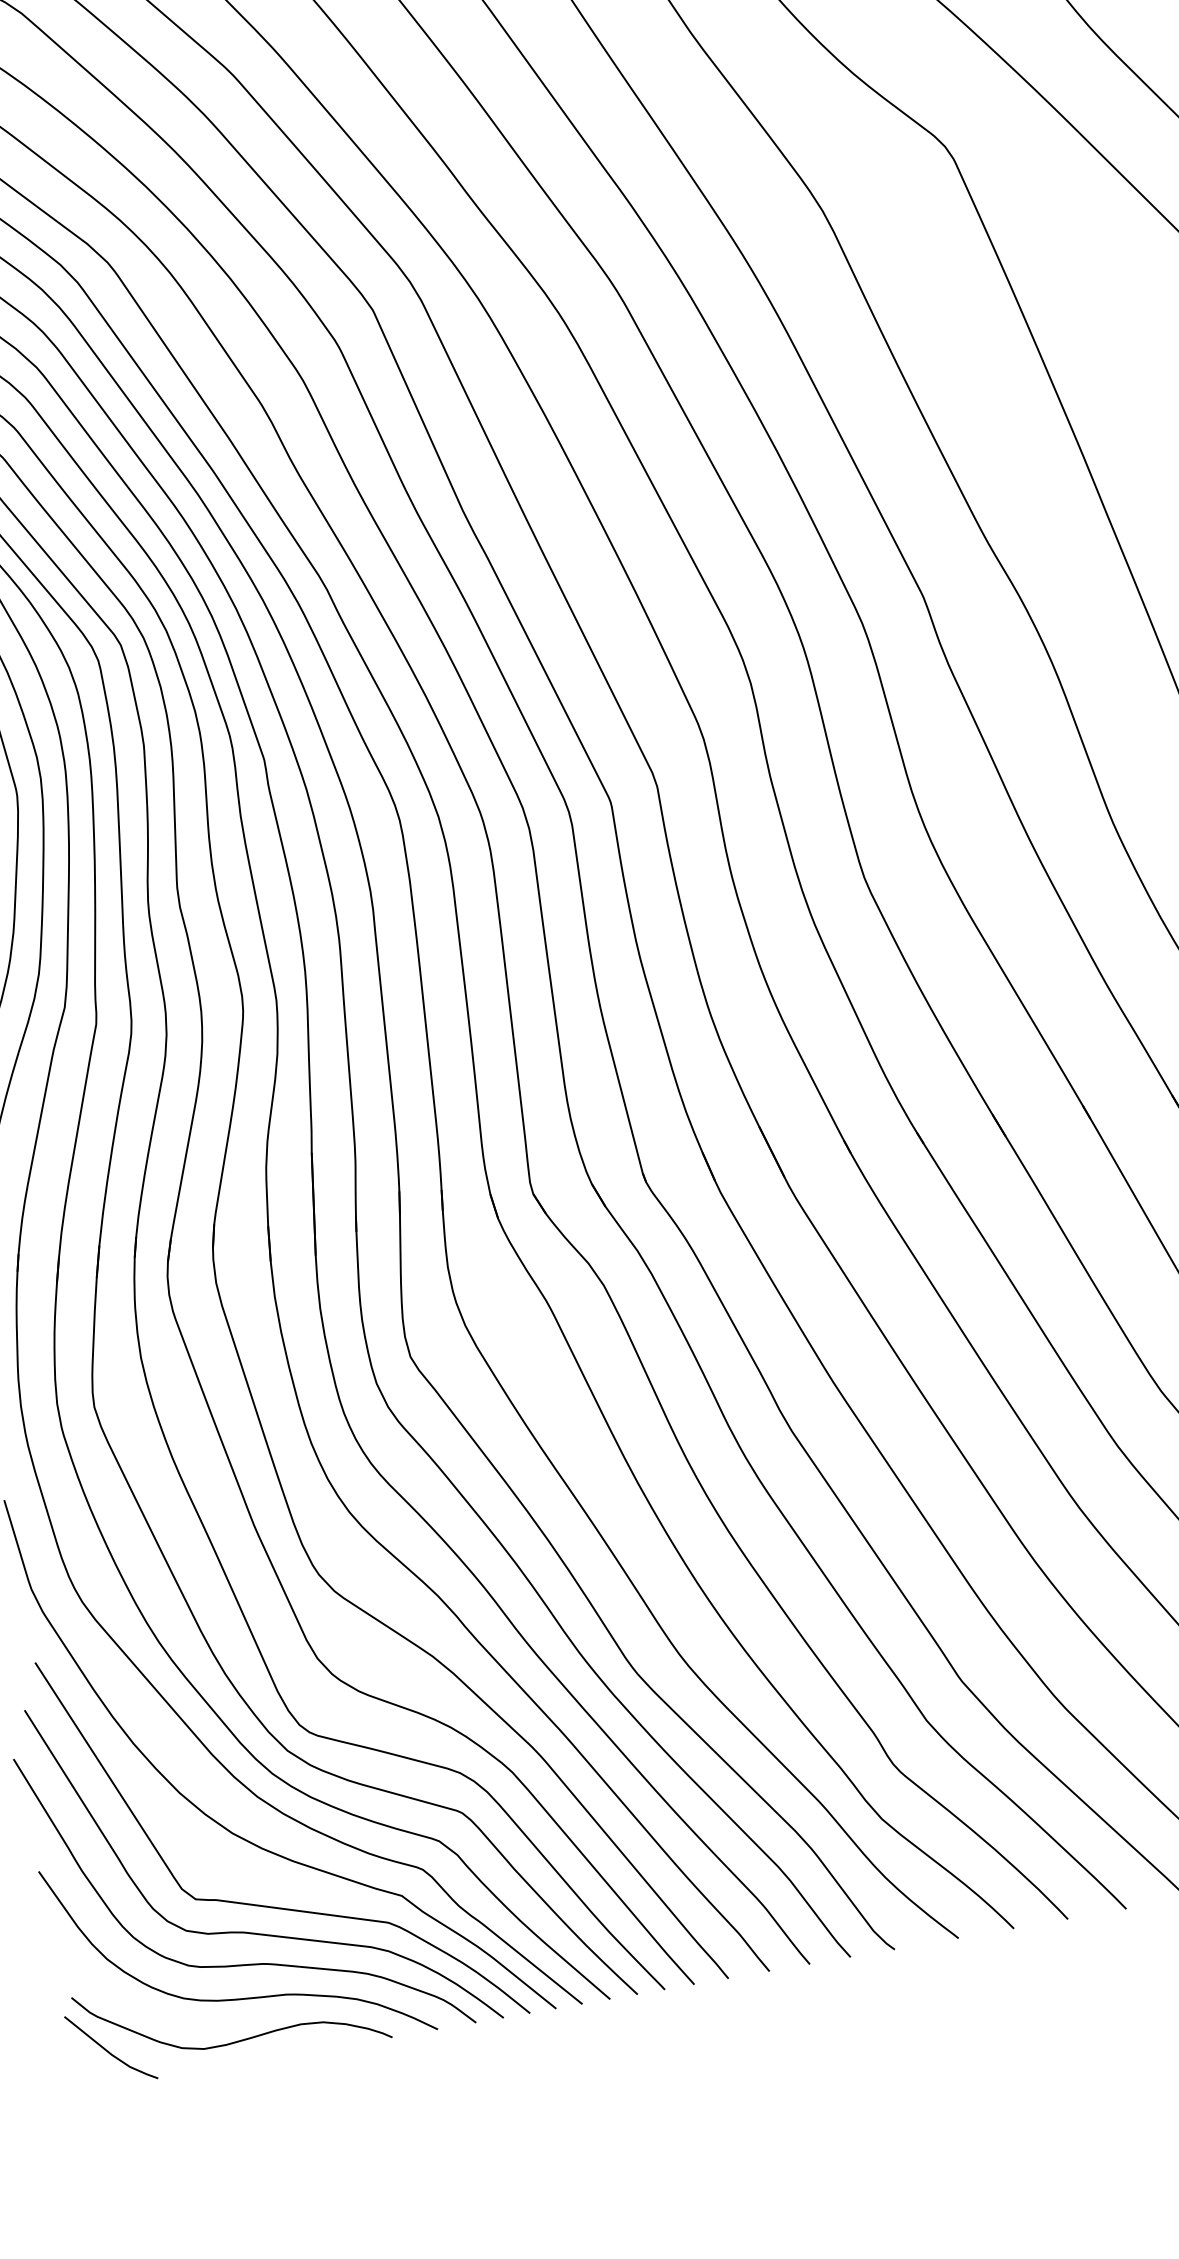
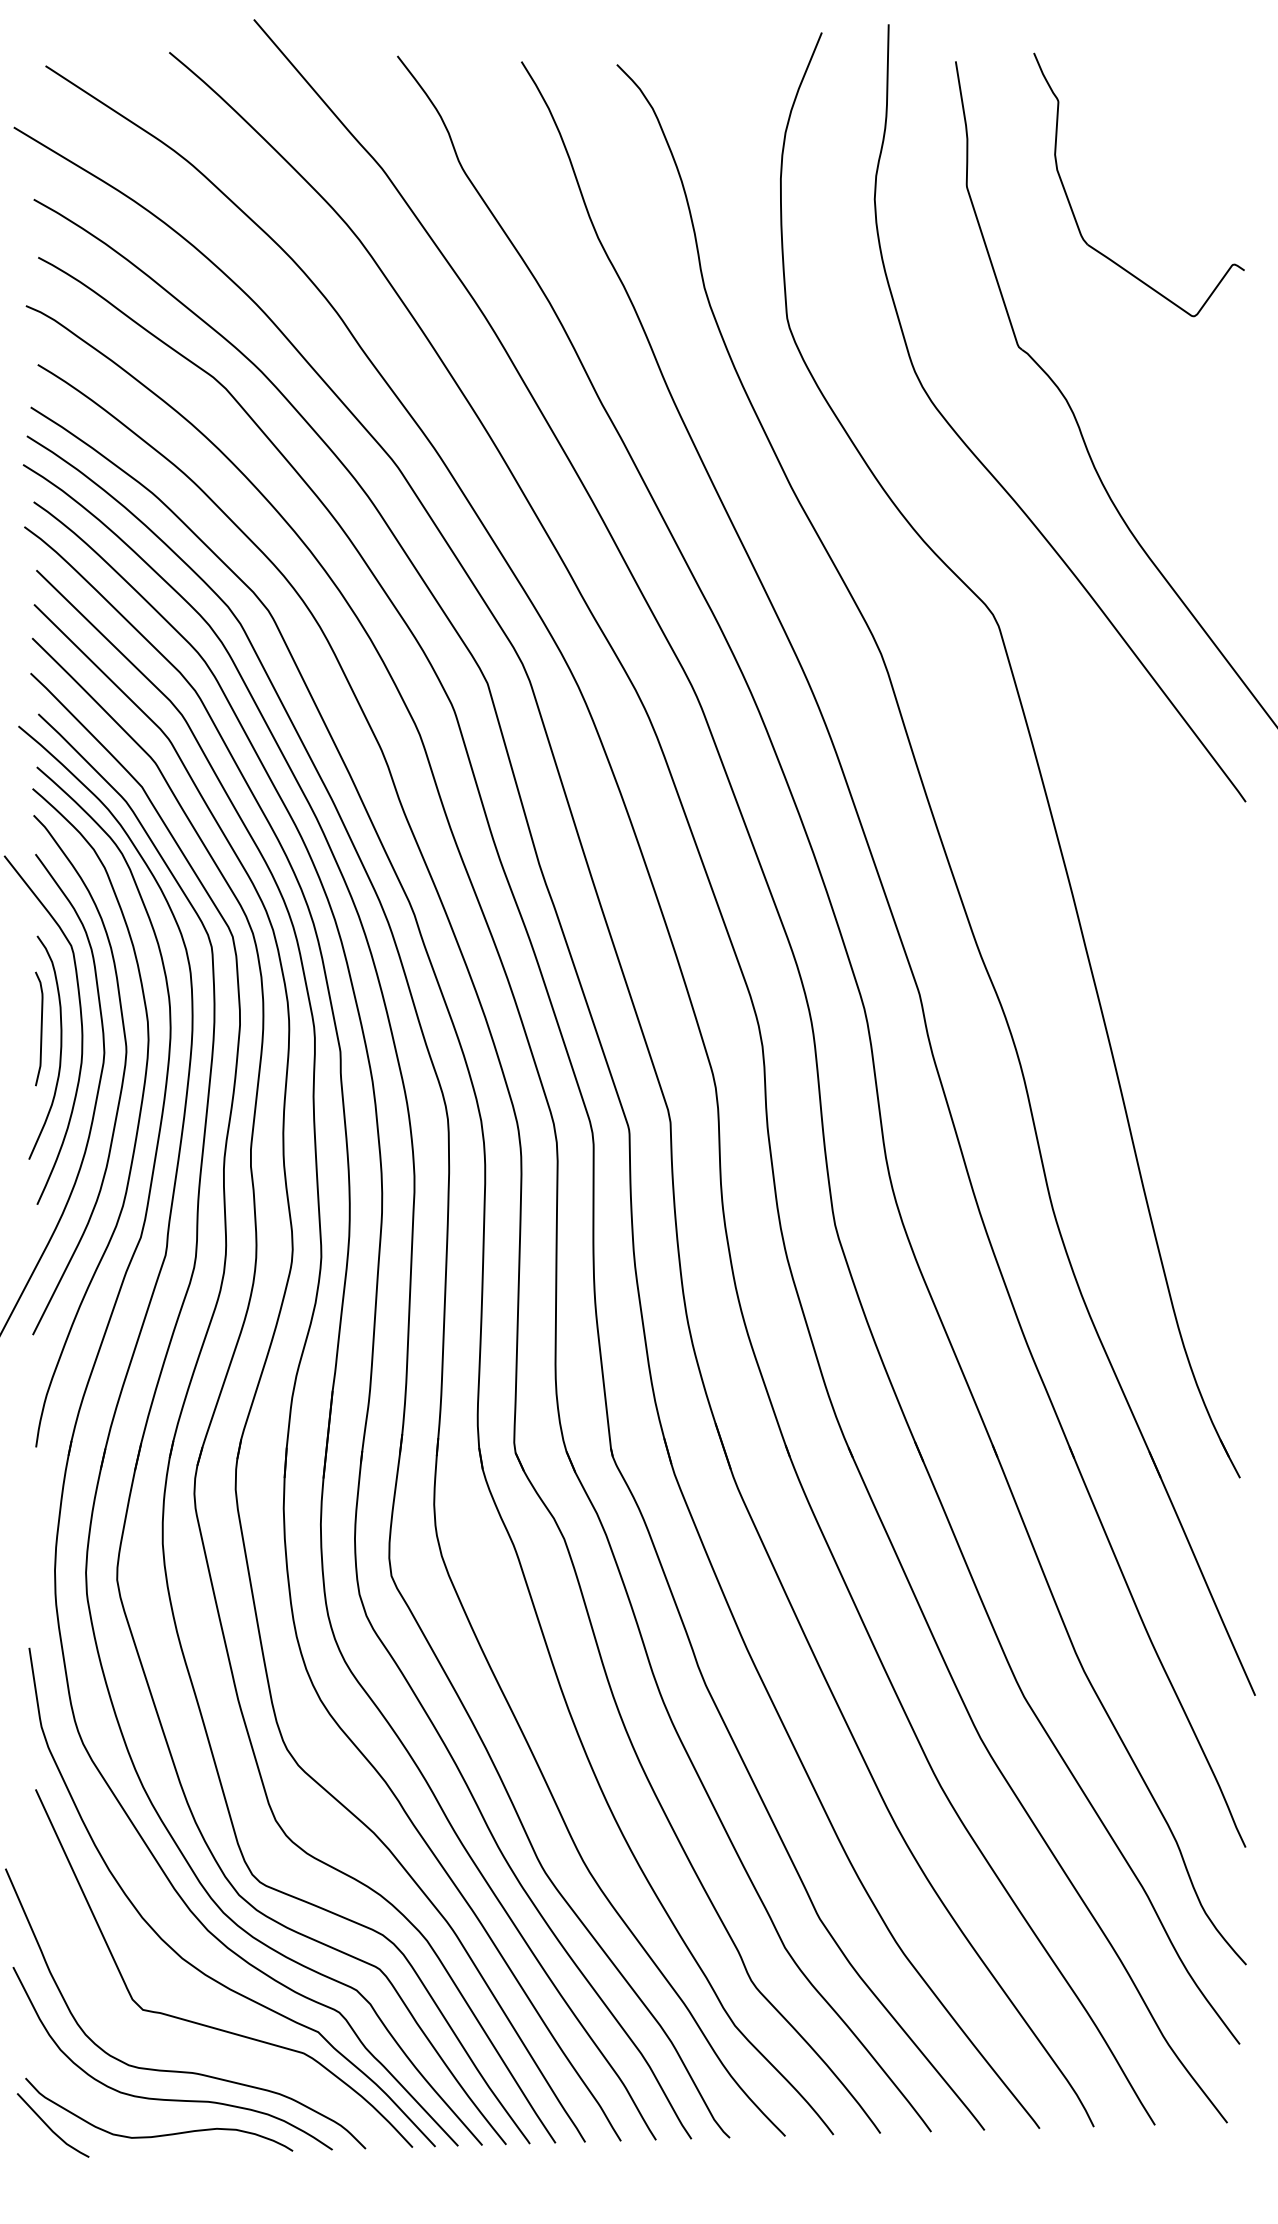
curve: (256, 1932) -> (190, 2045), removed

